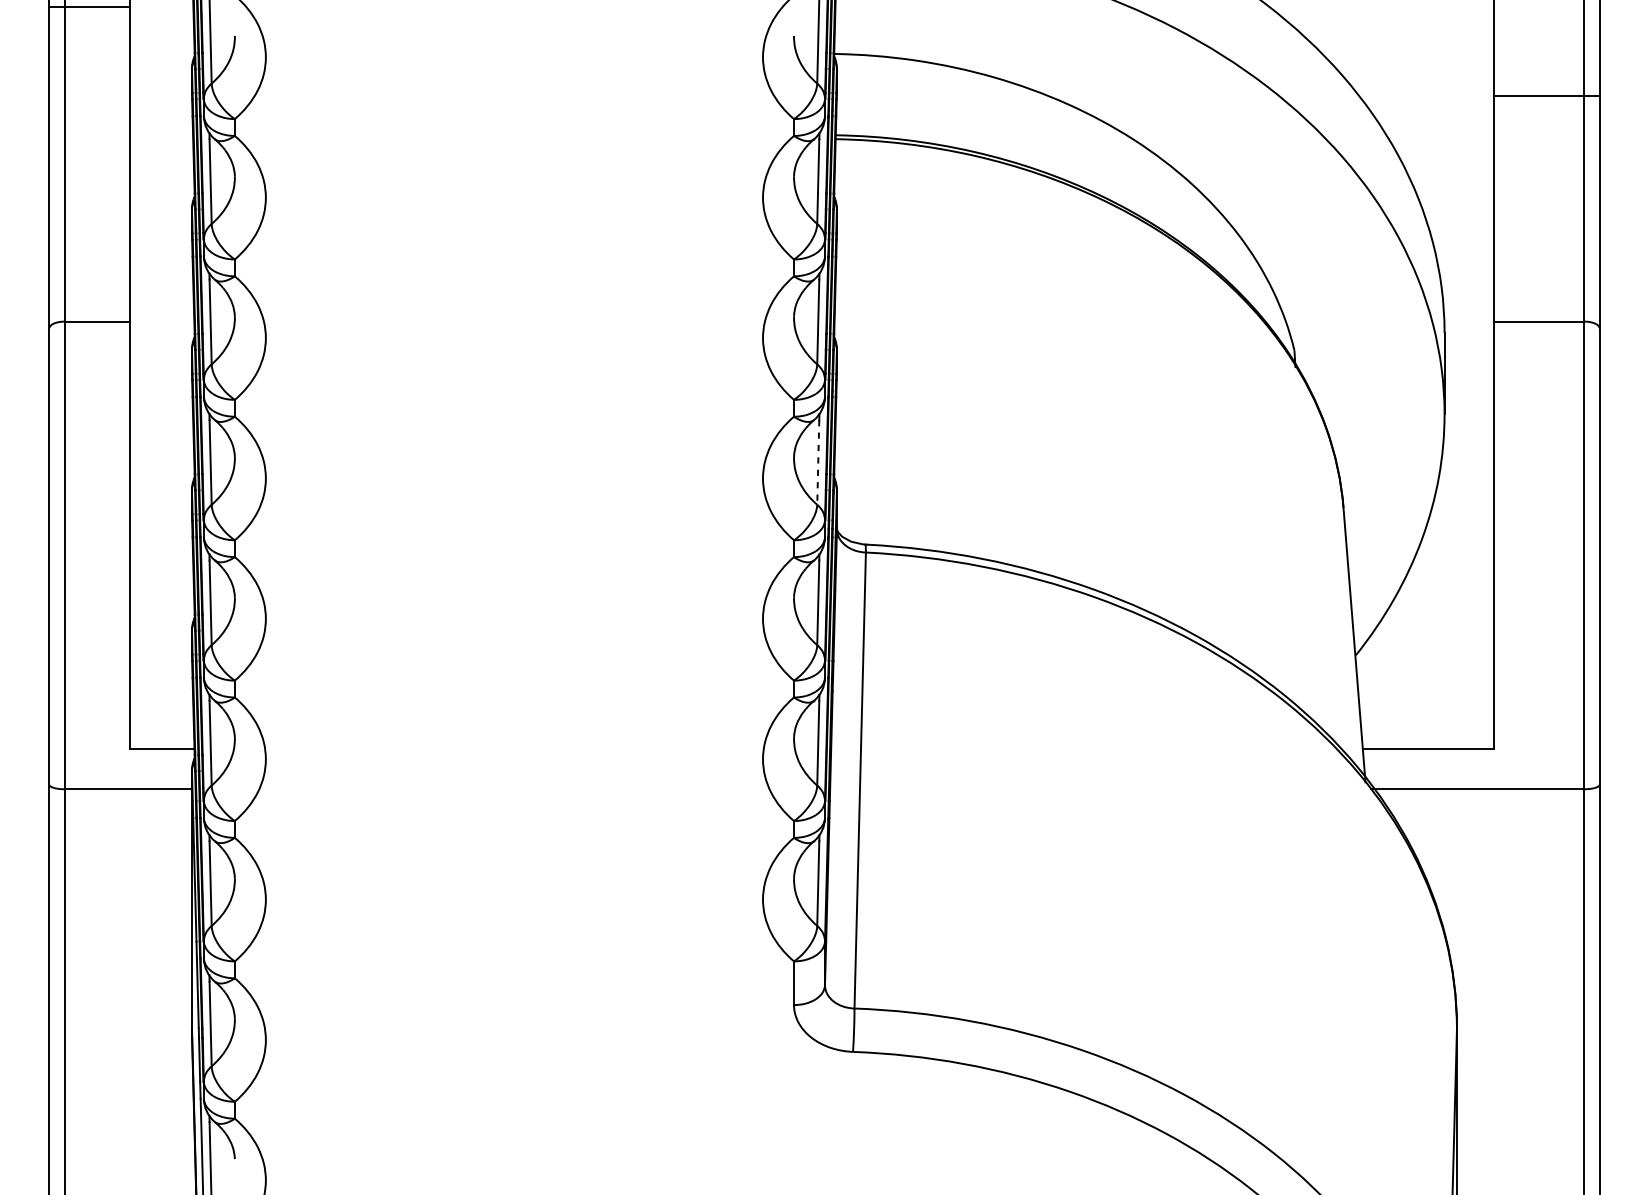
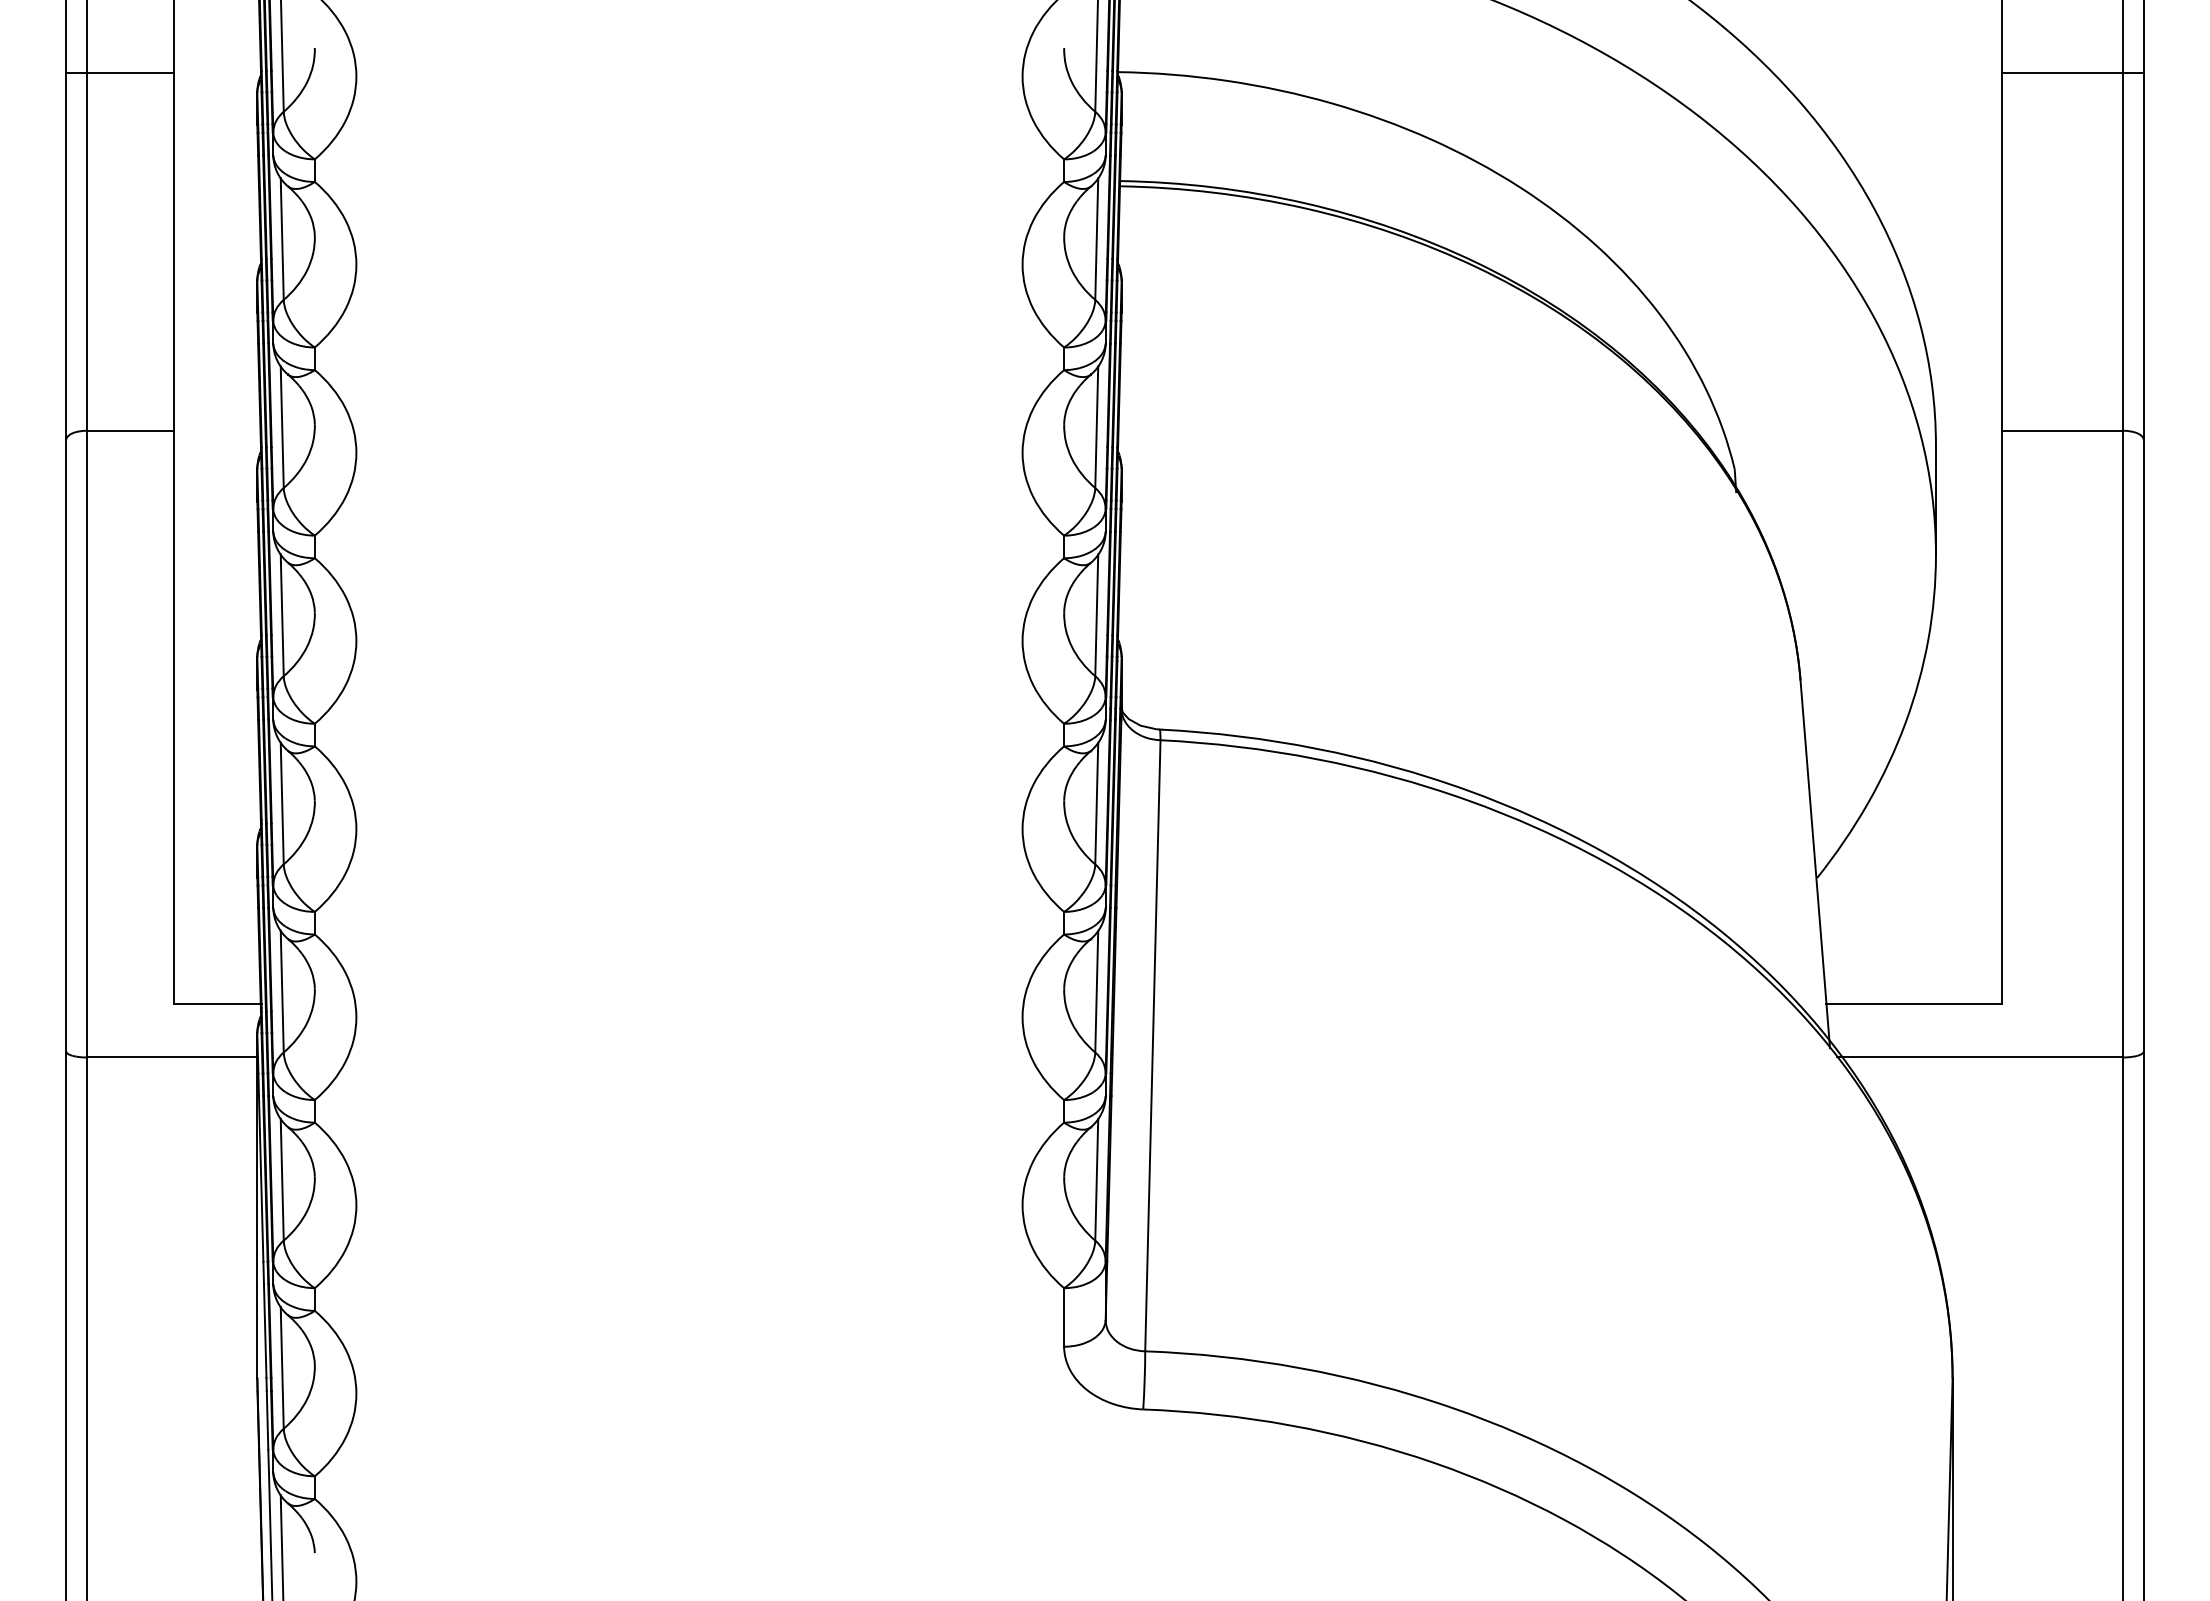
line: (89, 7) -> (120, 72), moved
line: (1546, 96) -> (2072, 72), moved
line: (818, 462) -> (1096, 619), dashed -> solid

